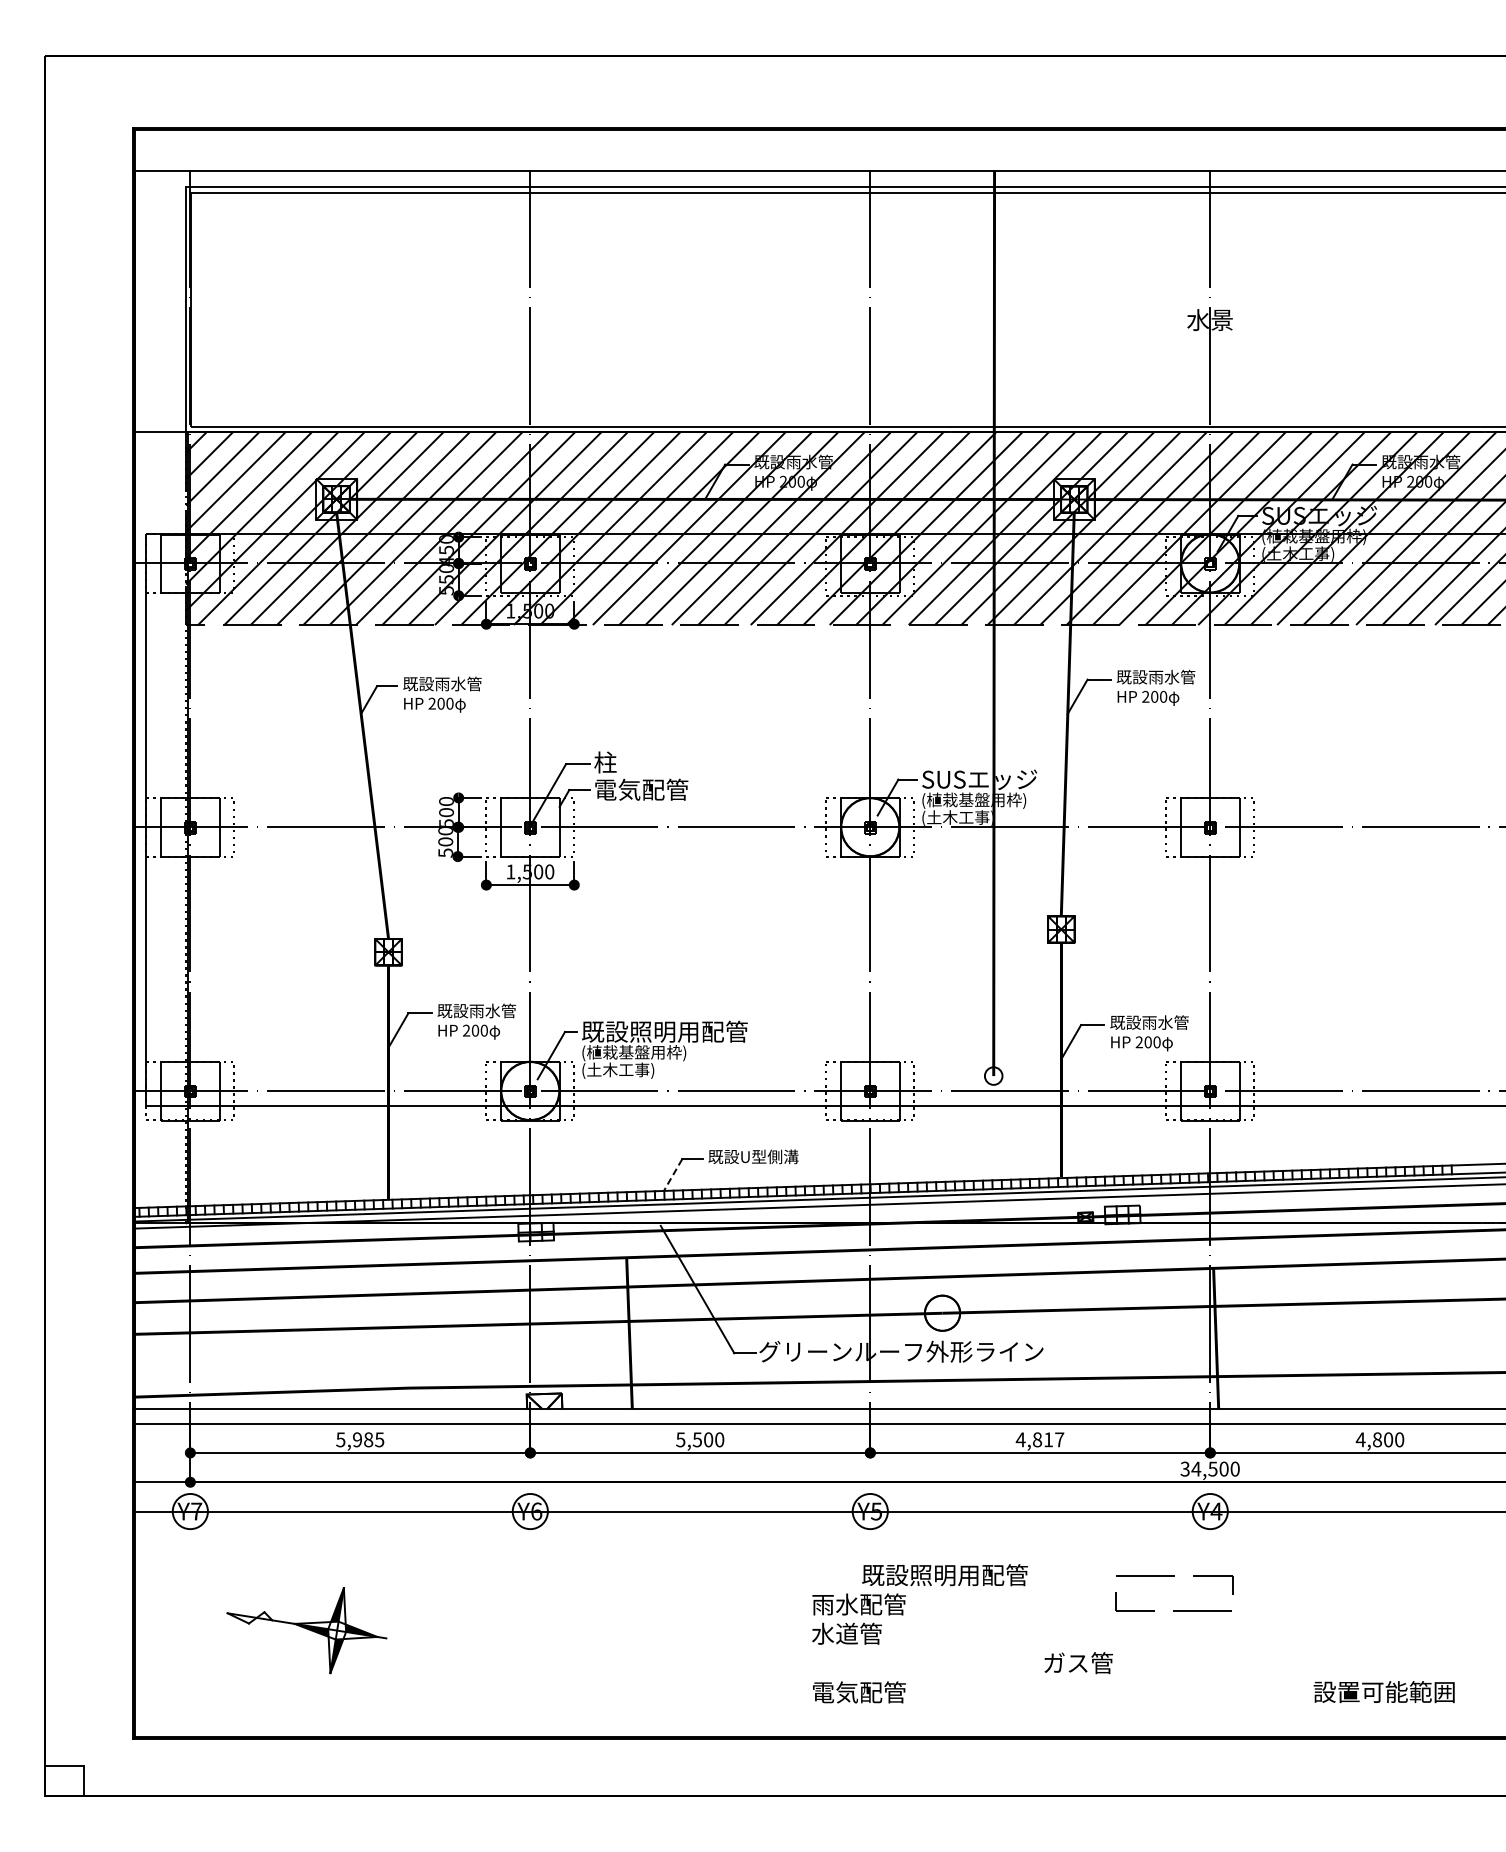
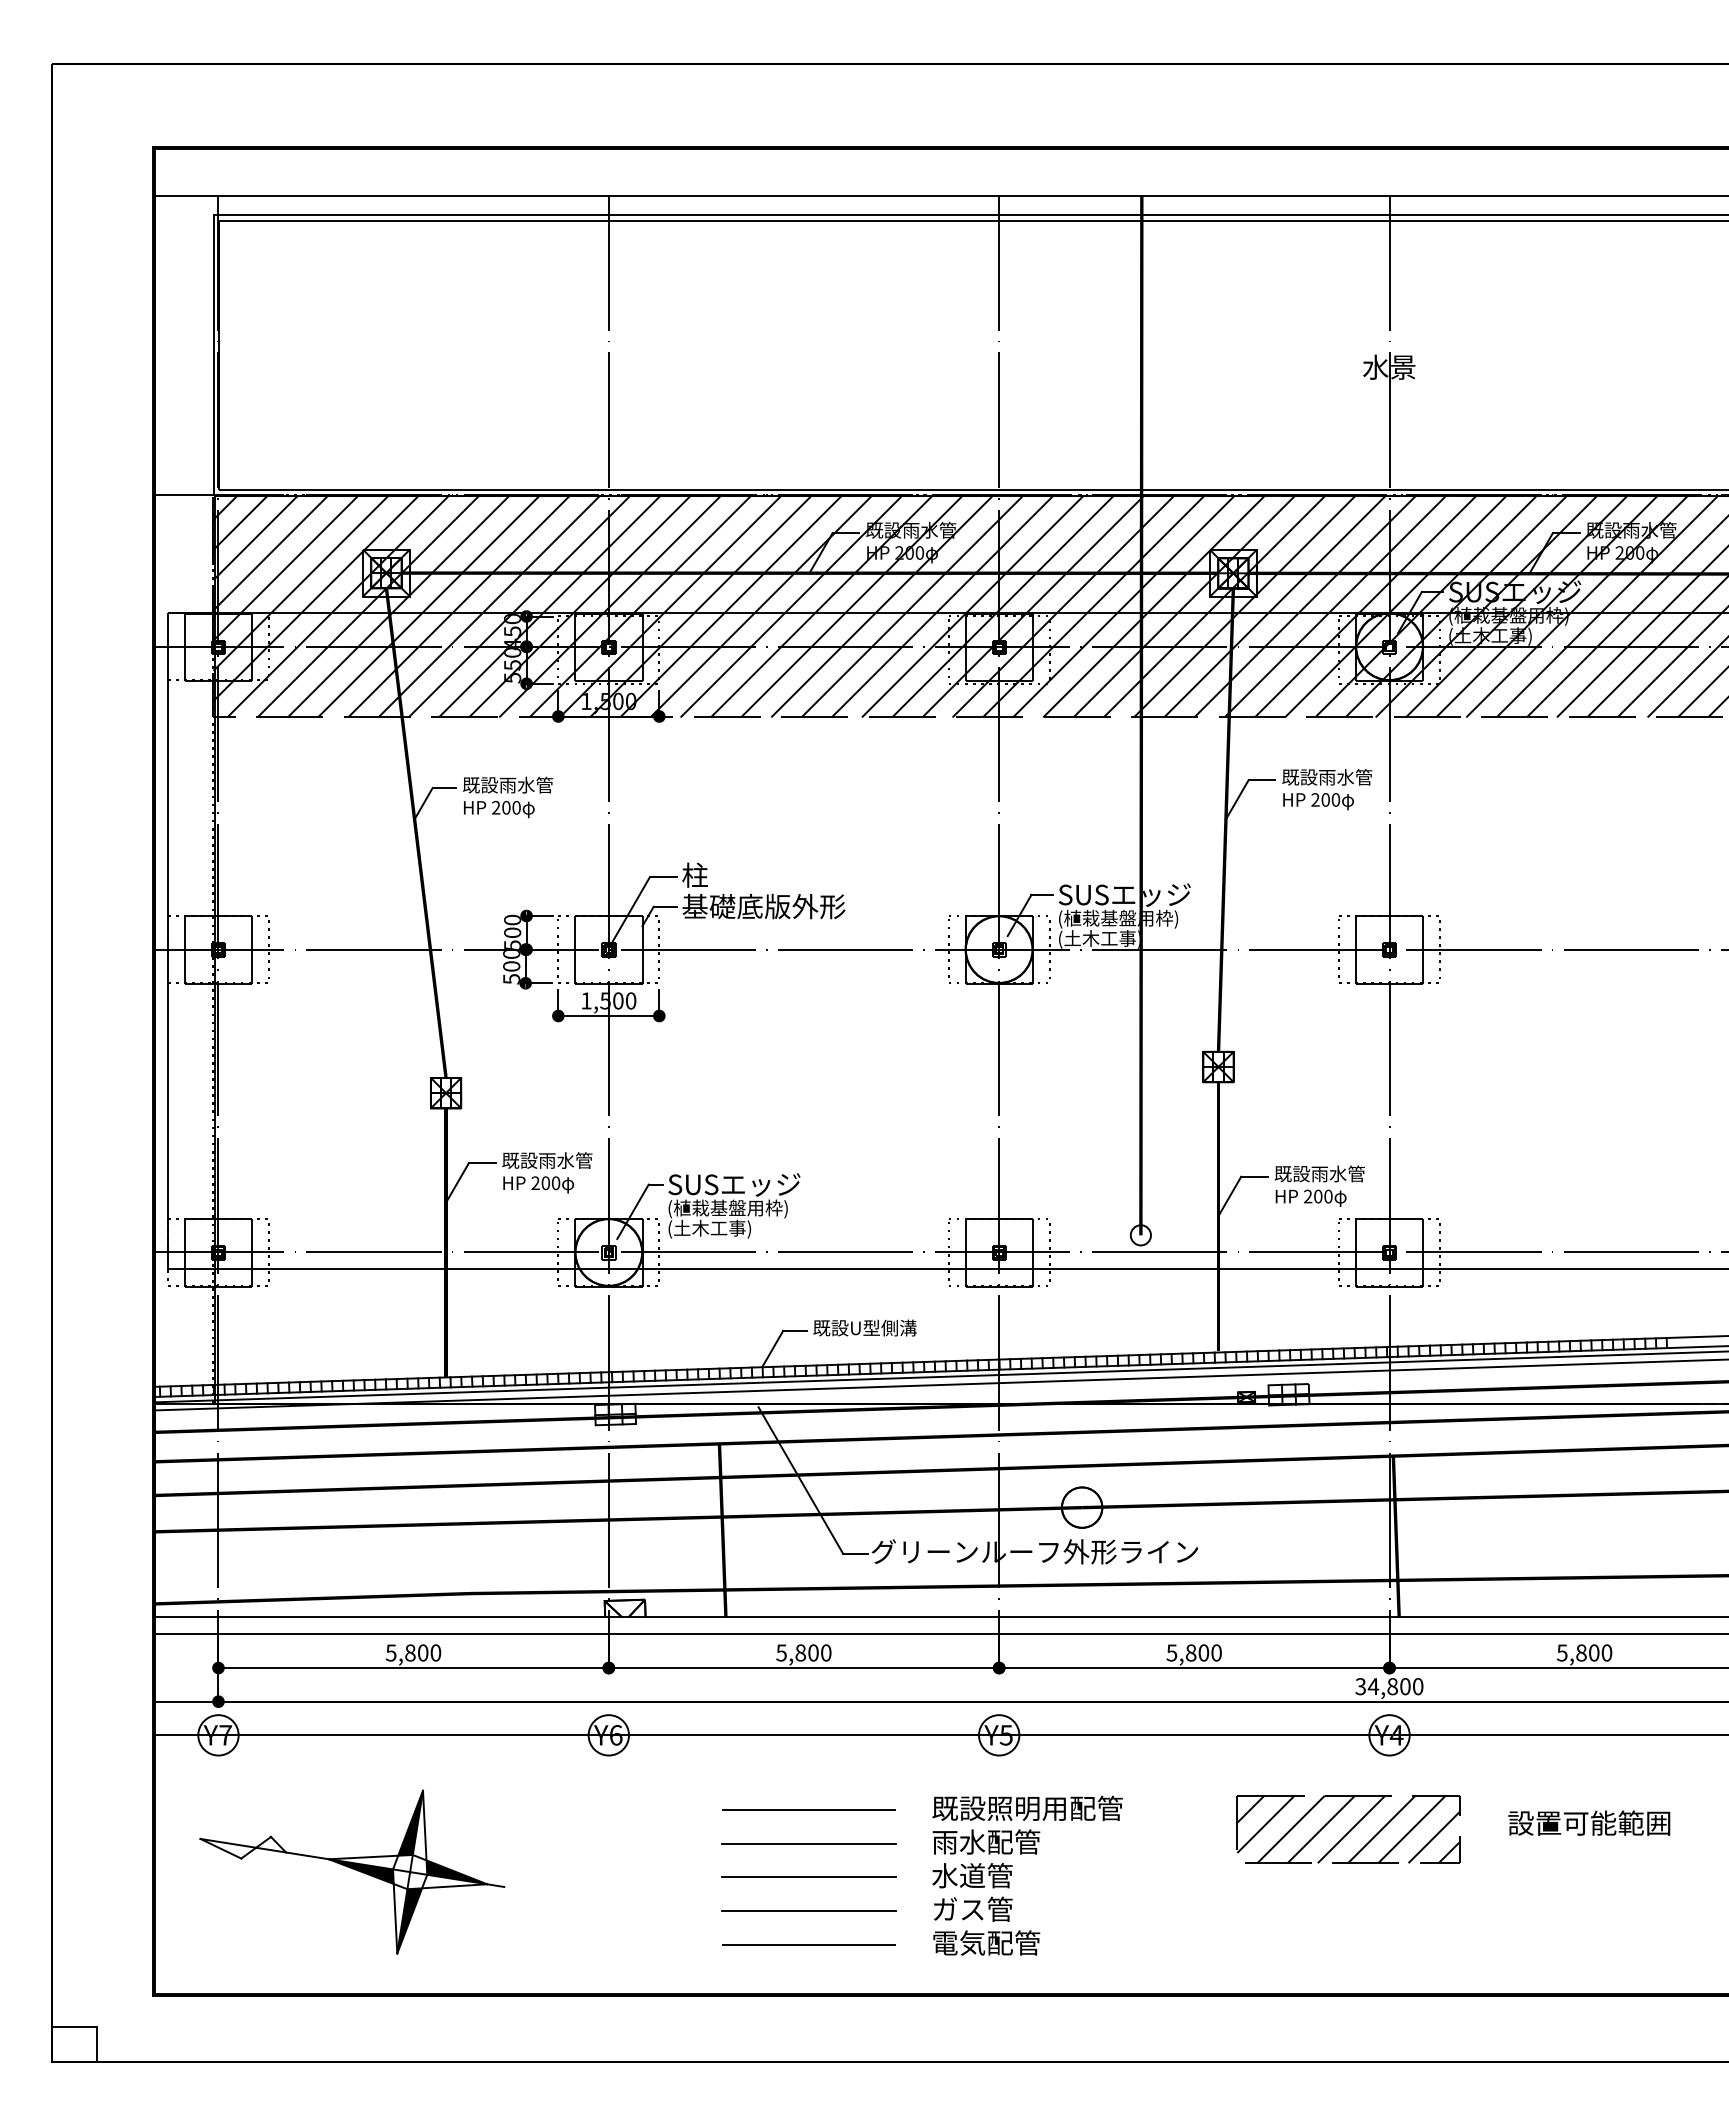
text: (665, 789) -> (764, 906), 電気配管 -> 基礎底版外形
text: (664, 1031) -> (762, 1184), 既設照明用配管 -> SUSエッジ
line: (672, 1175) -> (772, 1349), dashed -> solid
text: (368, 1439) -> (423, 1652), 5,985 -> 5,800
text: (697, 1439) -> (800, 1652), 5,500 -> 5,800
text: (1039, 1439) -> (1193, 1652), 4,817 -> 5,800
text: (1360, 1439) -> (1562, 1652), 4,800 -> 5,800
text: (1212, 1468) -> (1392, 1685), 34,500 -> 34,800
text: (944, 1575) -> (1026, 1808), moved
line: (704, 1576) -> (808, 1809), added
part: (1174, 1593) -> (1348, 1829), size x1.67
line: (704, 1606) -> (808, 1844), added
part: (306, 1630) -> (351, 1871), size x1.67
line: (704, 1635) -> (808, 1877), added
text: (1078, 1663) -> (973, 1909), moved
line: (704, 1664) -> (808, 1910), added
text: (1383, 1692) -> (1588, 1823), moved
line: (704, 1693) -> (808, 1944), added

